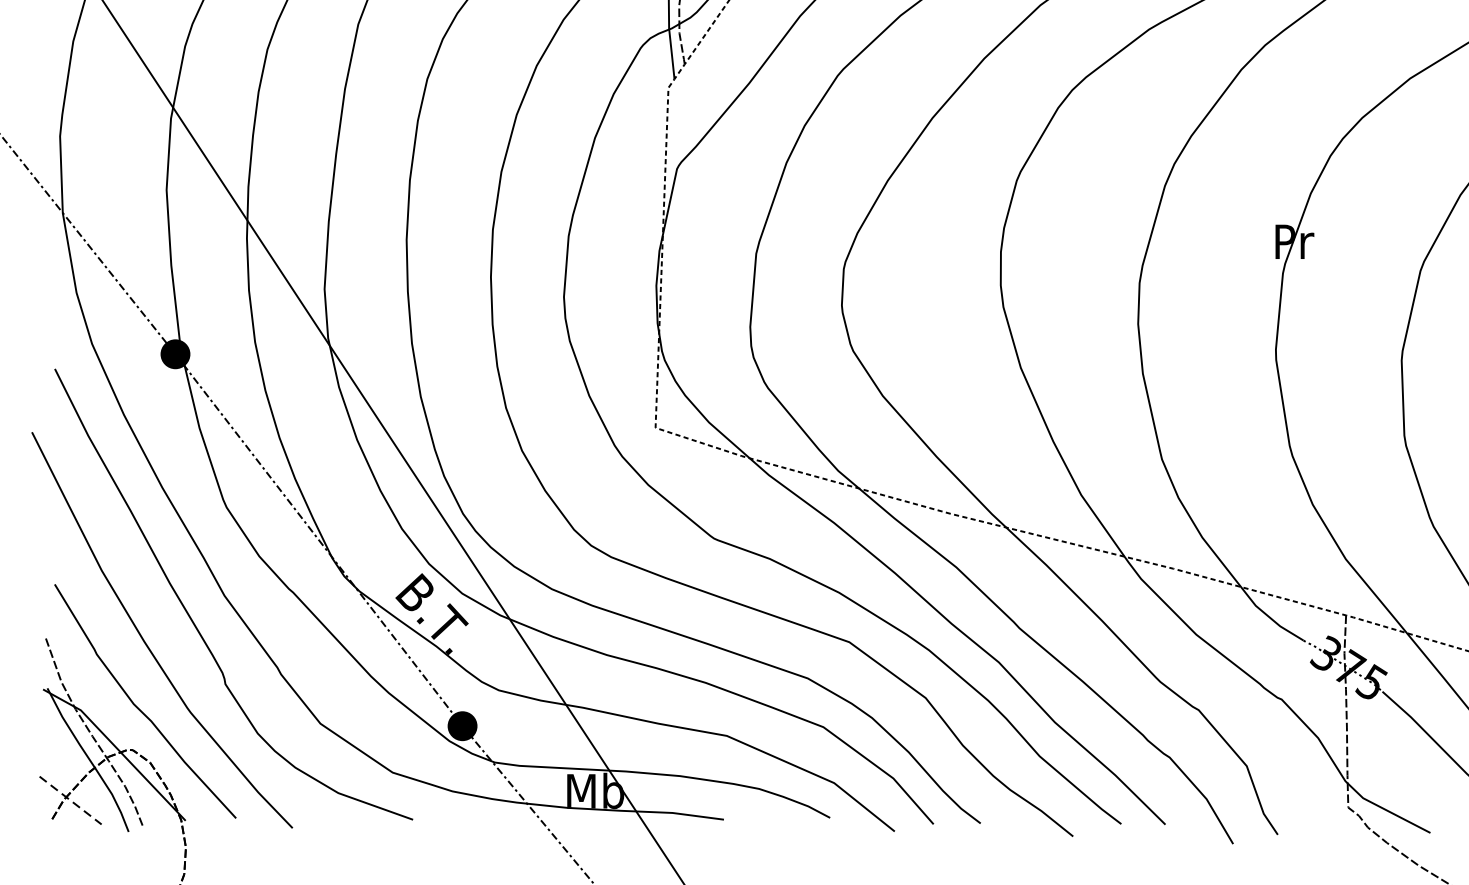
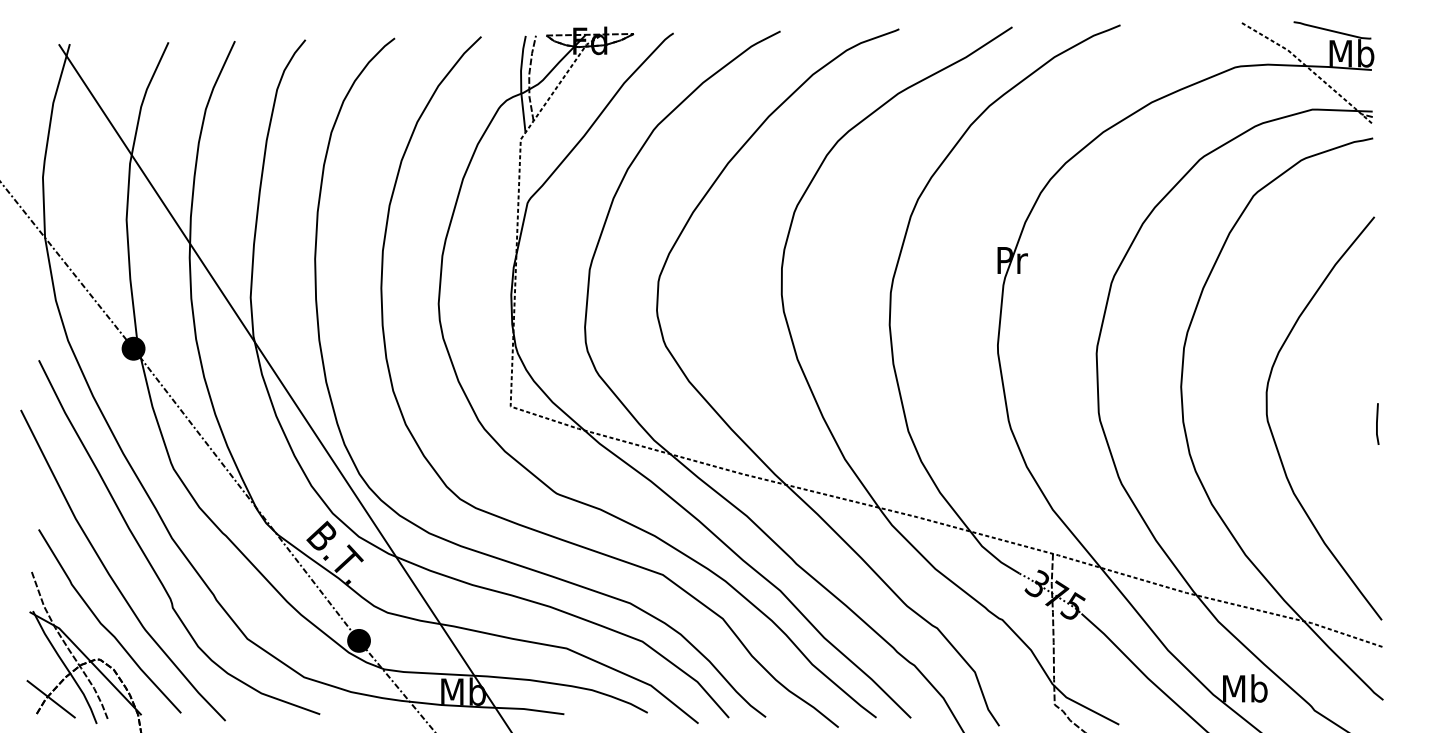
line: (70, 800) -> (51, 699), dashed -> solid

